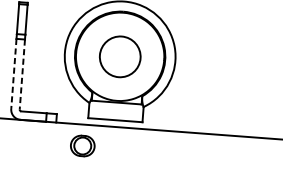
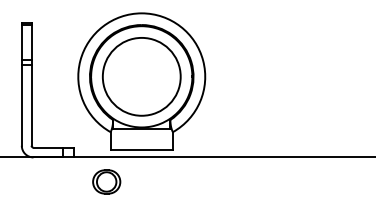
circle: (119, 56) -> (141, 76), size x1.67
line: (13, 74) -> (21, 106), dashed -> solid
line: (22, 75) -> (31, 106), dashed -> solid

